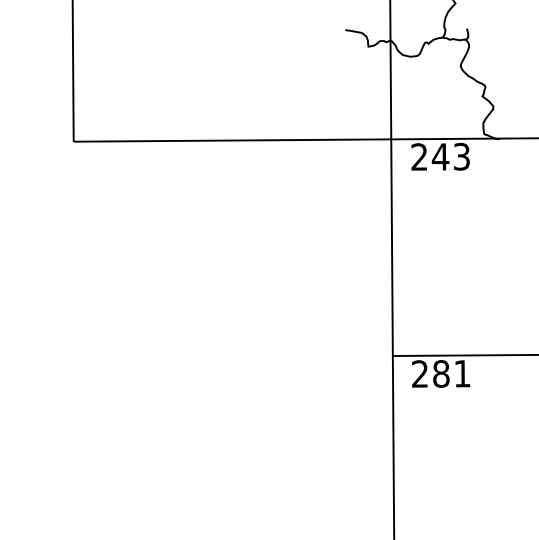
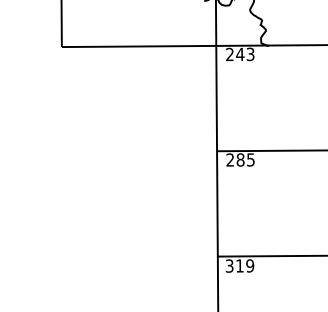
text: (461, 372) -> (250, 159), 281 -> 285

